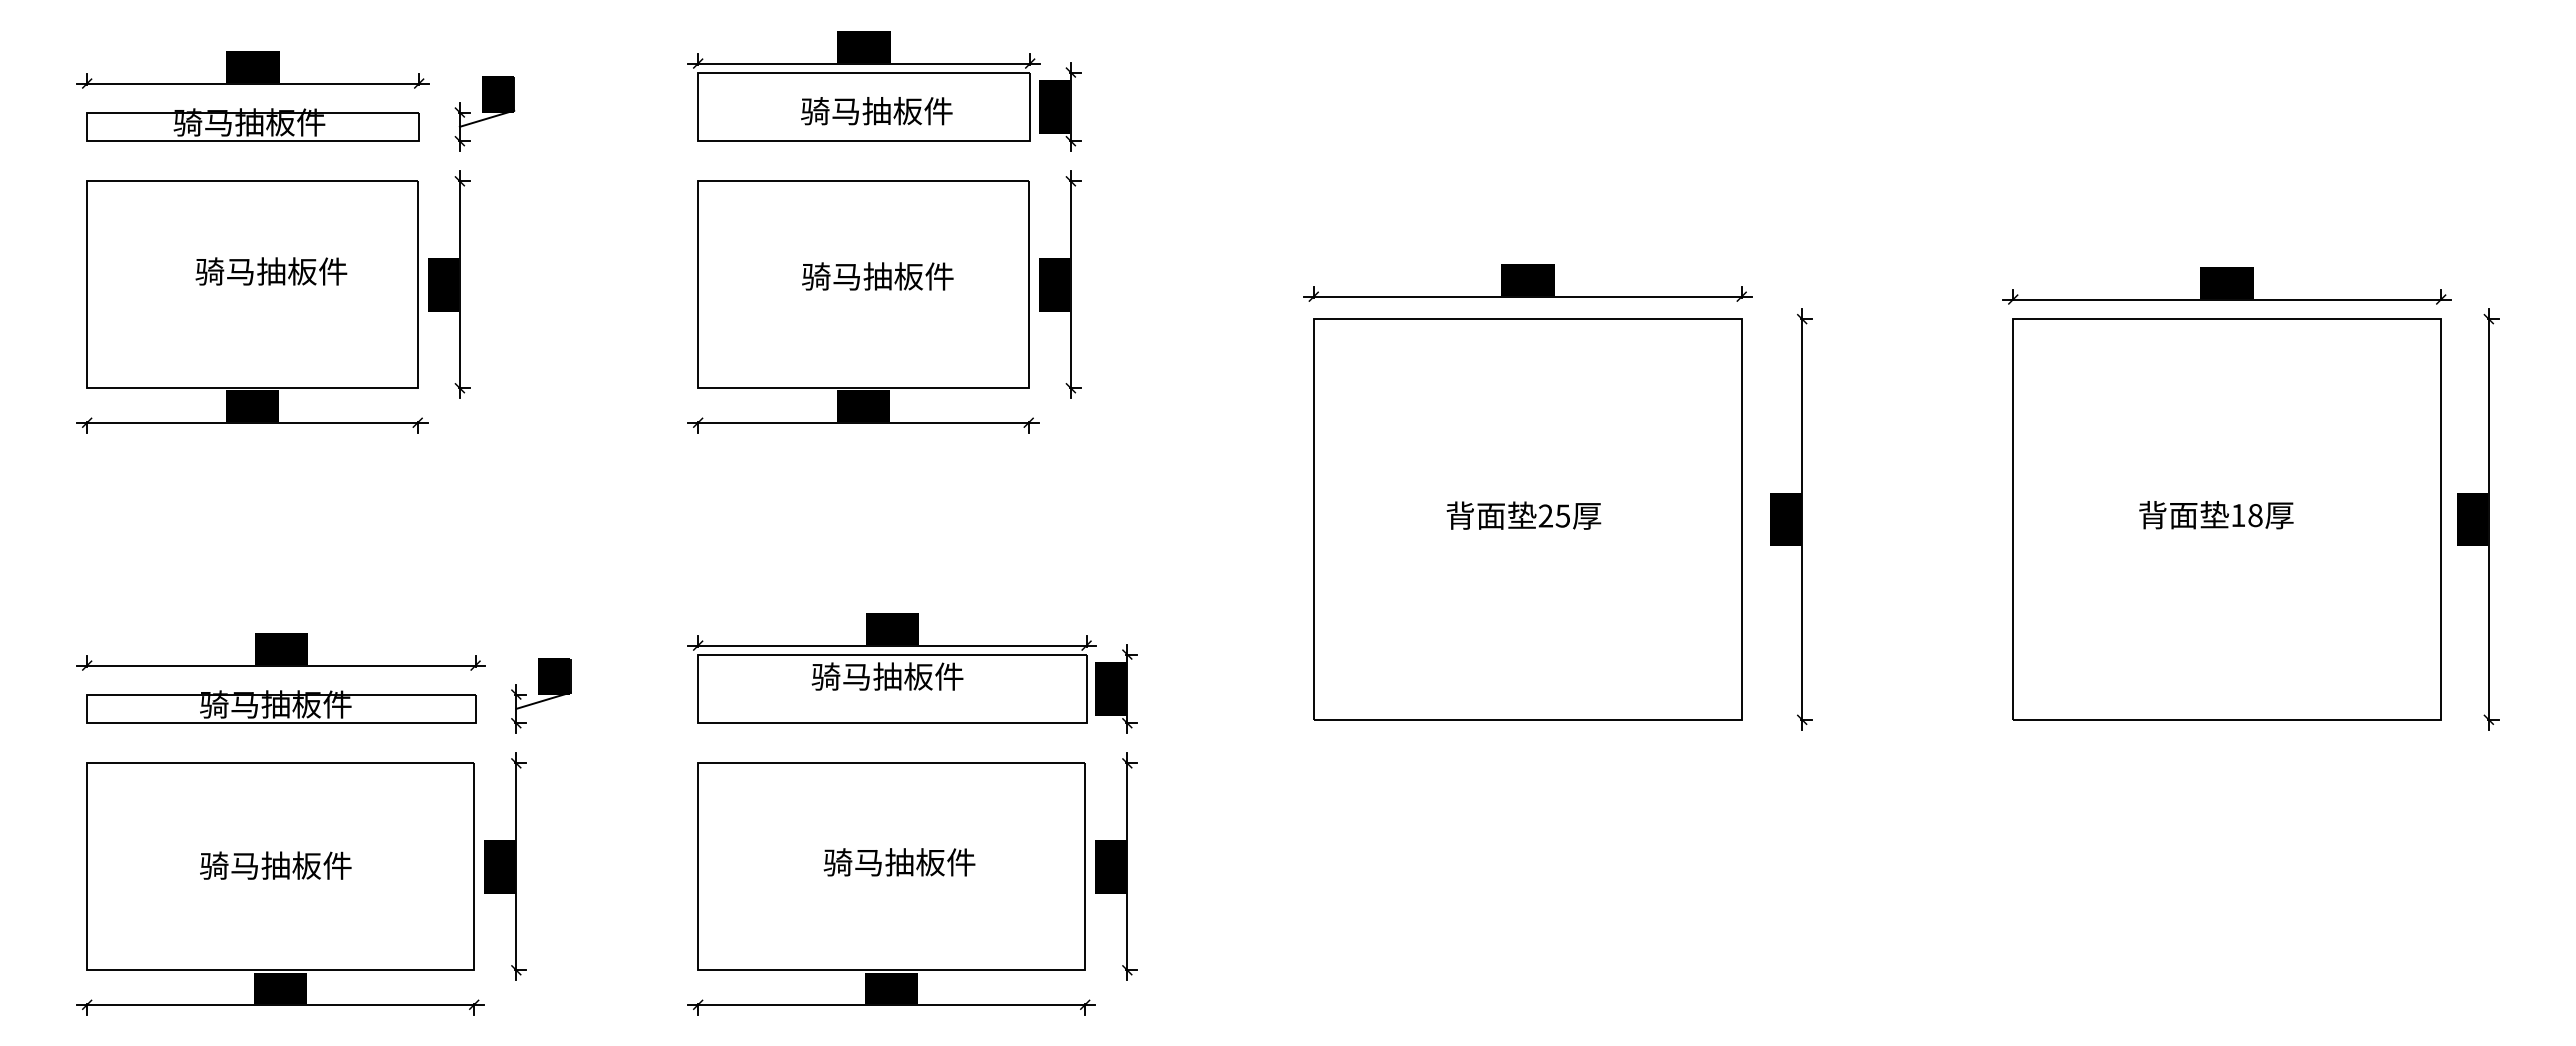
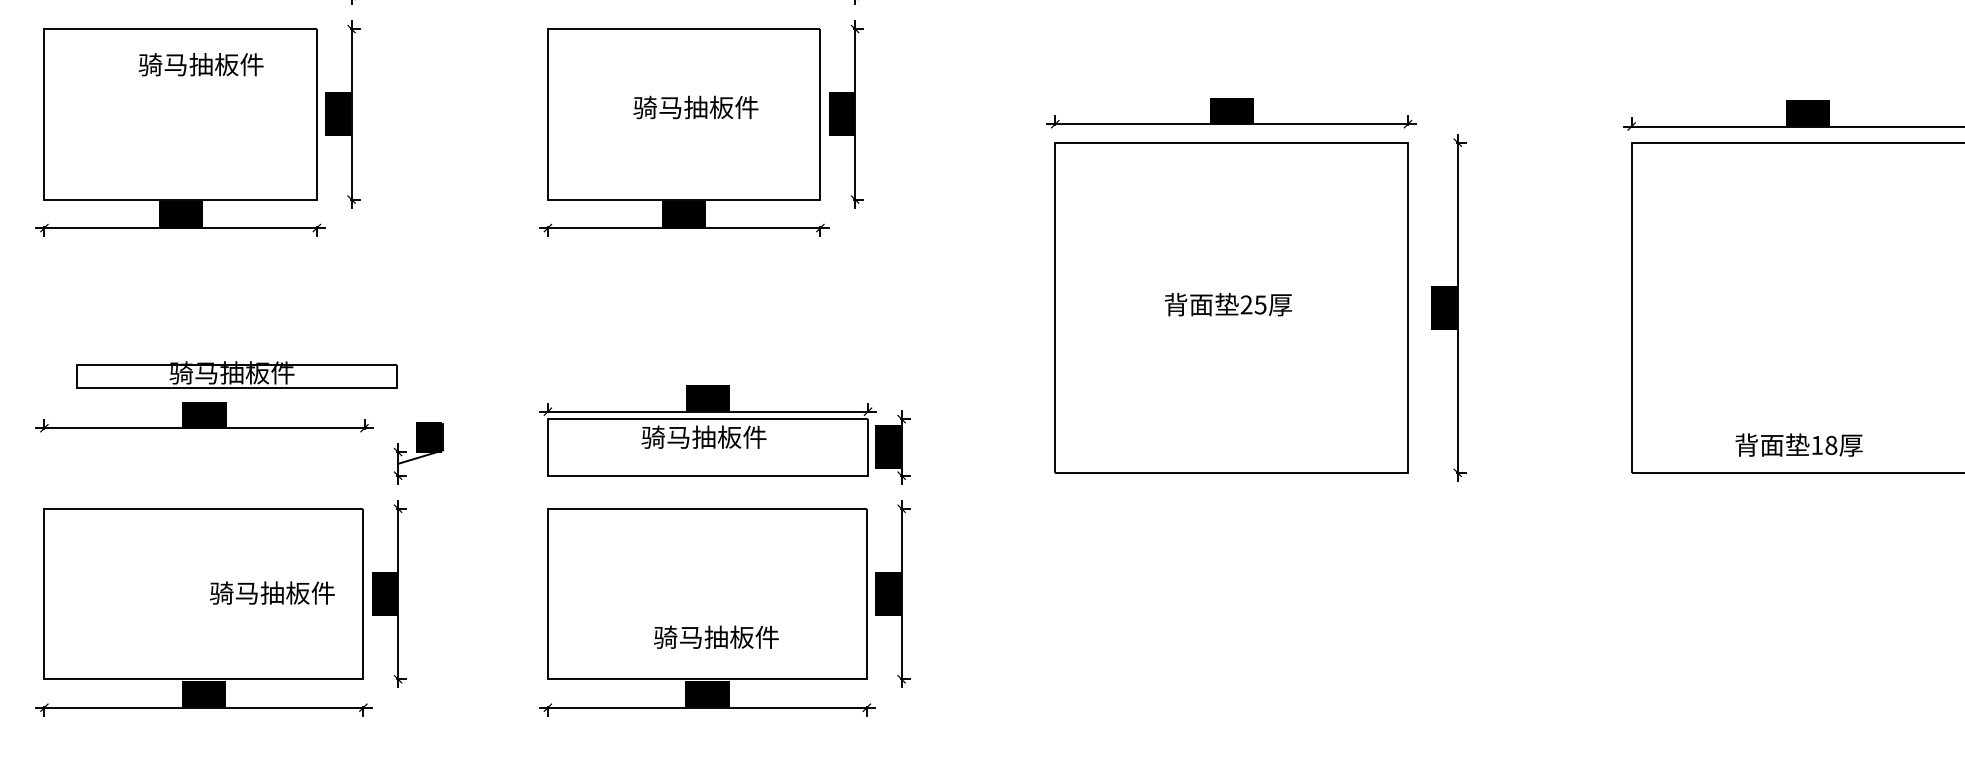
text: (271, 271) -> (201, 64), moved
text: (2216, 515) -> (1799, 445), moved
part: (281, 706) -> (236, 374), moved
text: (899, 862) -> (716, 637), moved
text: (275, 865) -> (272, 592), moved

